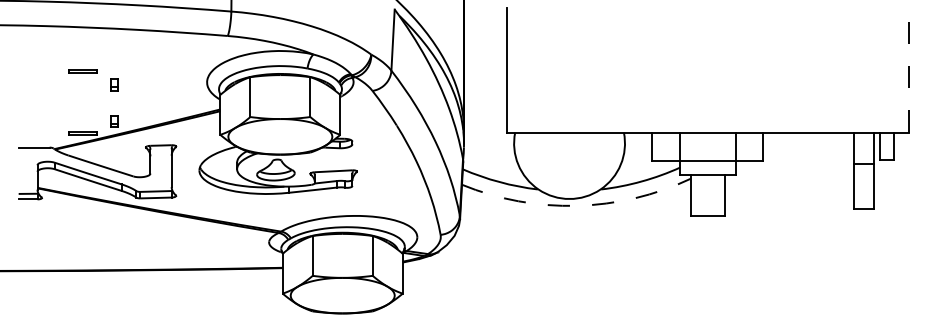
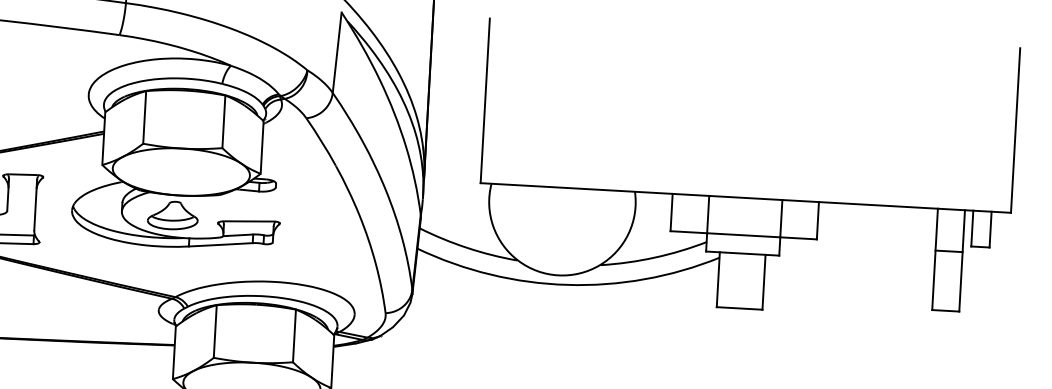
line: (908, 69) -> (1015, 129), dashed -> solid
arc: (576, 205) -> (567, 284), dashed -> solid

